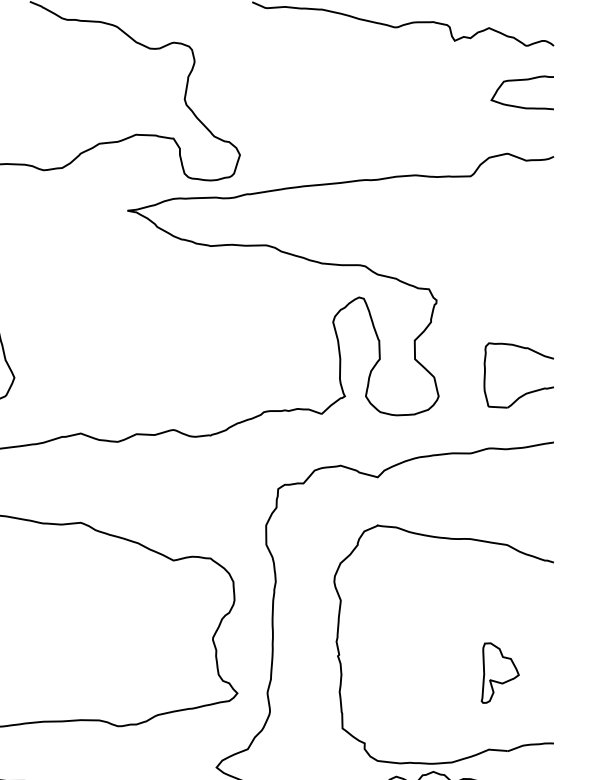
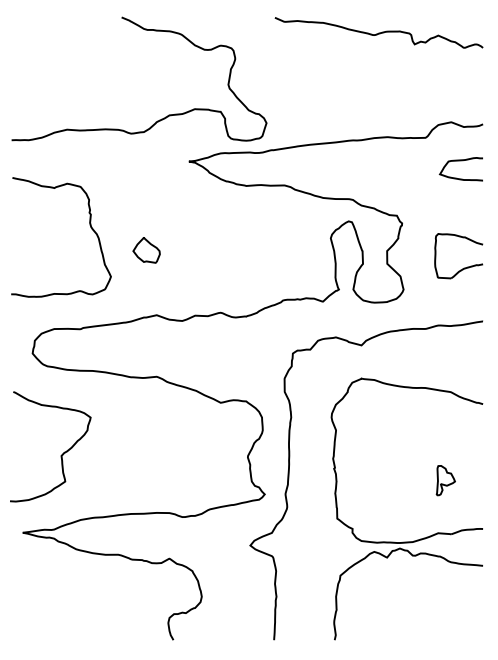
curve: (521, 81) -> (460, 161), moved
part: (65, 339) -> (146, 250), added
part: (527, 391) -> (464, 267), moved
part: (499, 673) -> (445, 480), size x0.71

